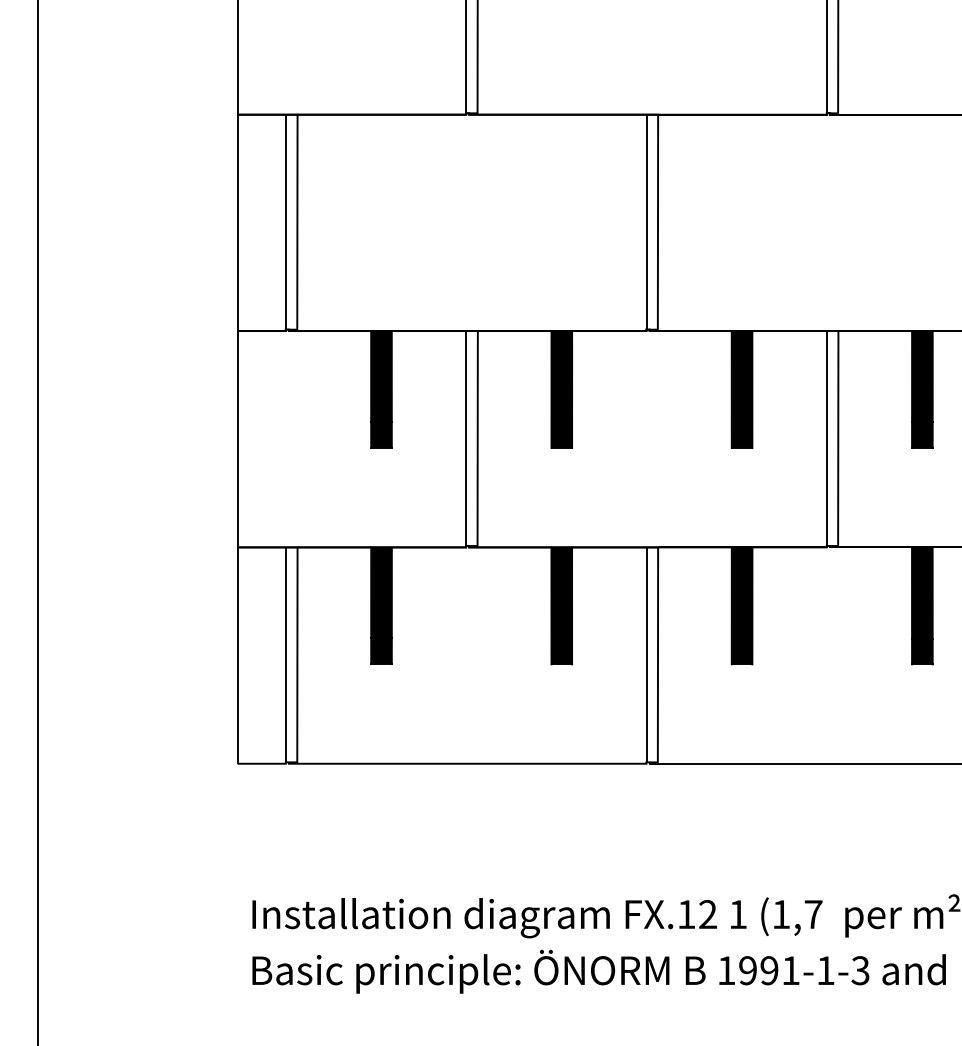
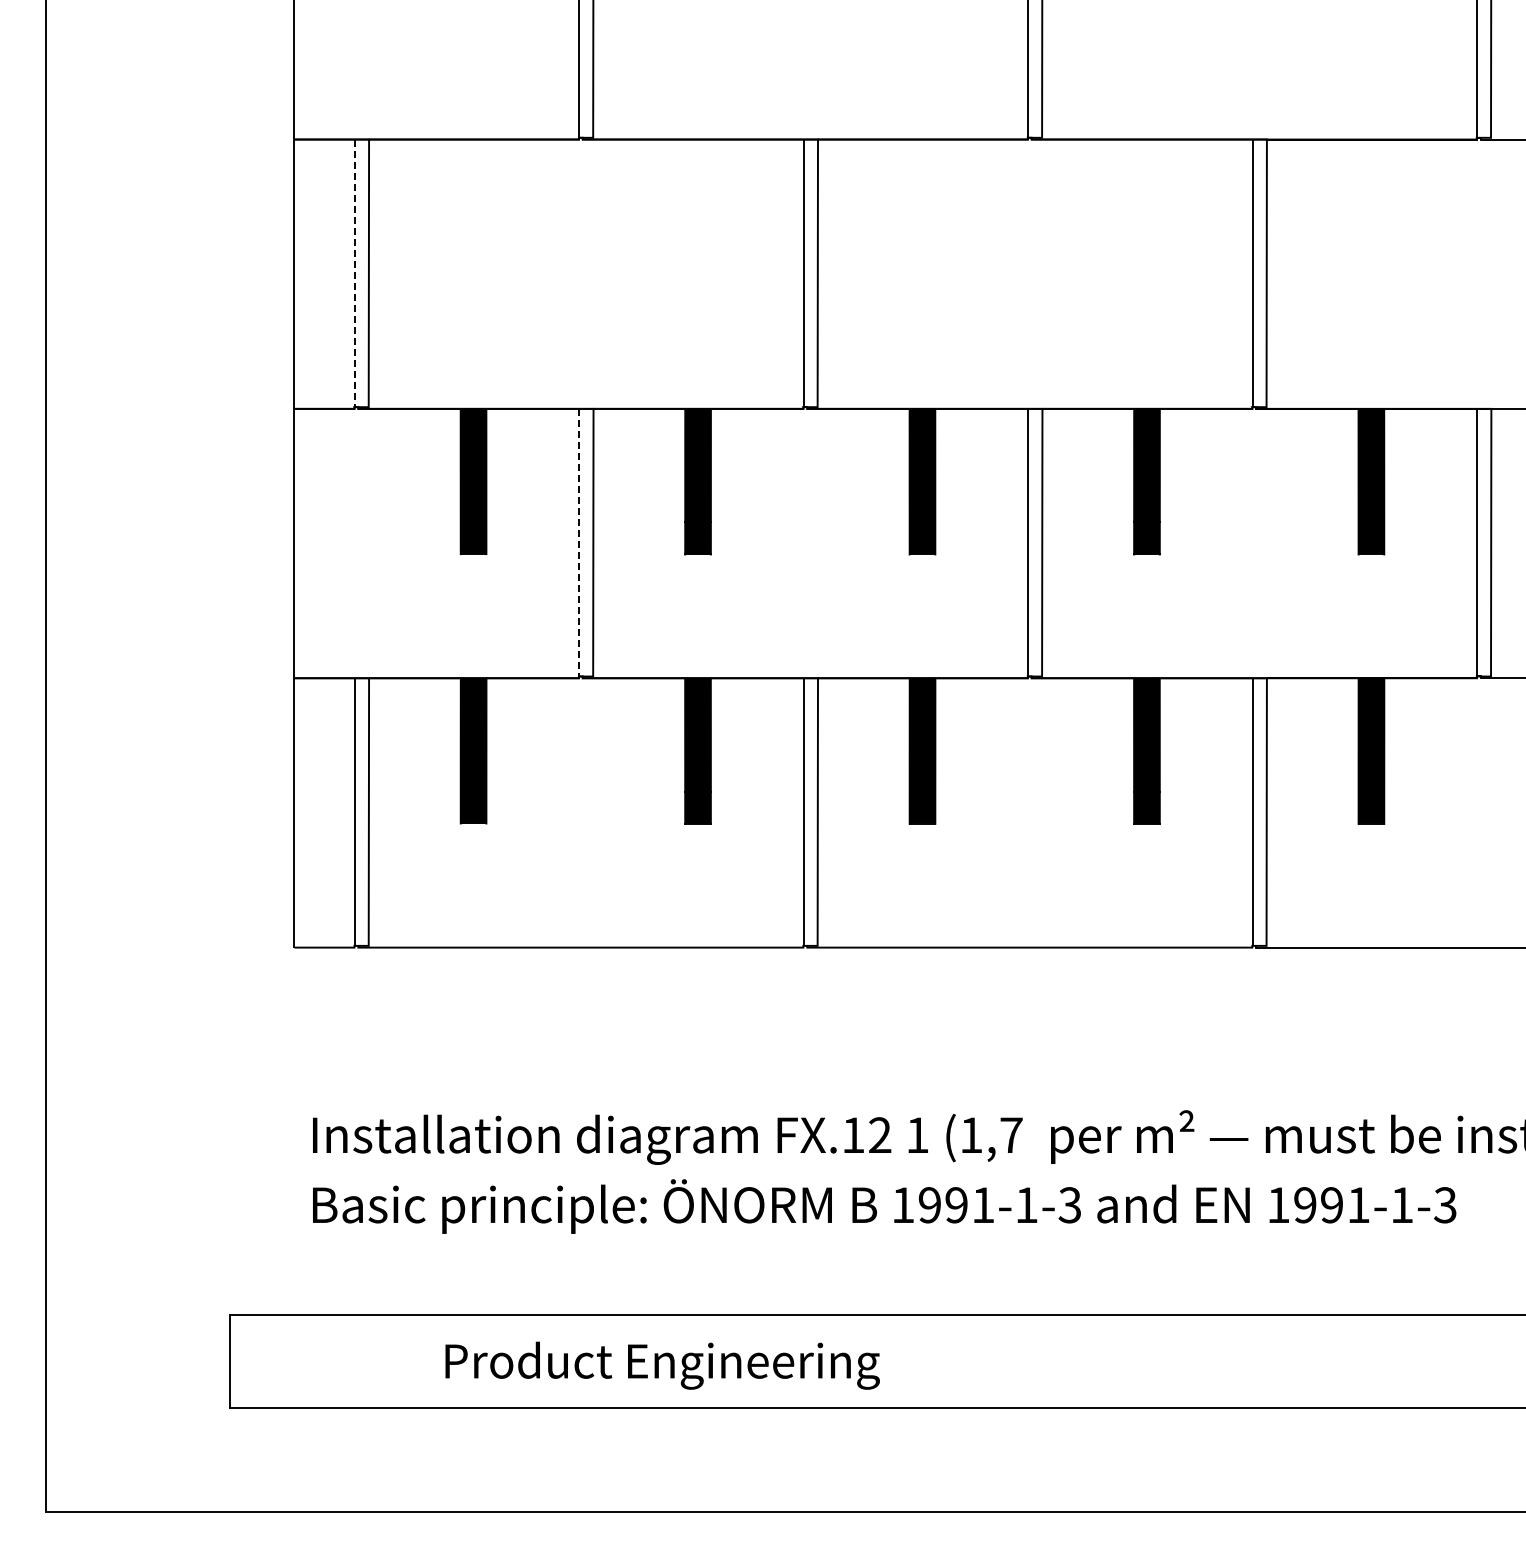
line: (285, 222) -> (354, 273), solid -> dashed
line: (466, 438) -> (579, 542), solid -> dashed

